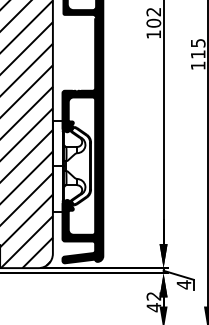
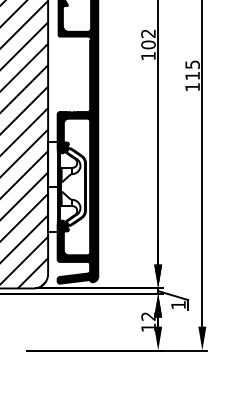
text: (183, 284) -> (178, 304), 4 -> 1
text: (153, 307) -> (148, 327), 42 -> 12

